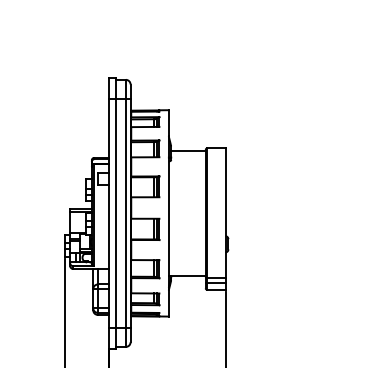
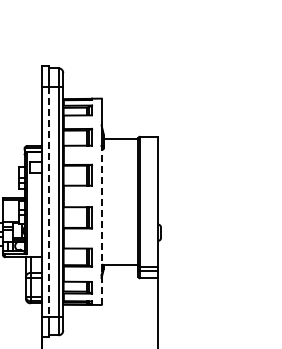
line: (116, 213) -> (49, 201), solid -> dashed
line: (168, 237) -> (101, 225), solid -> dashed

